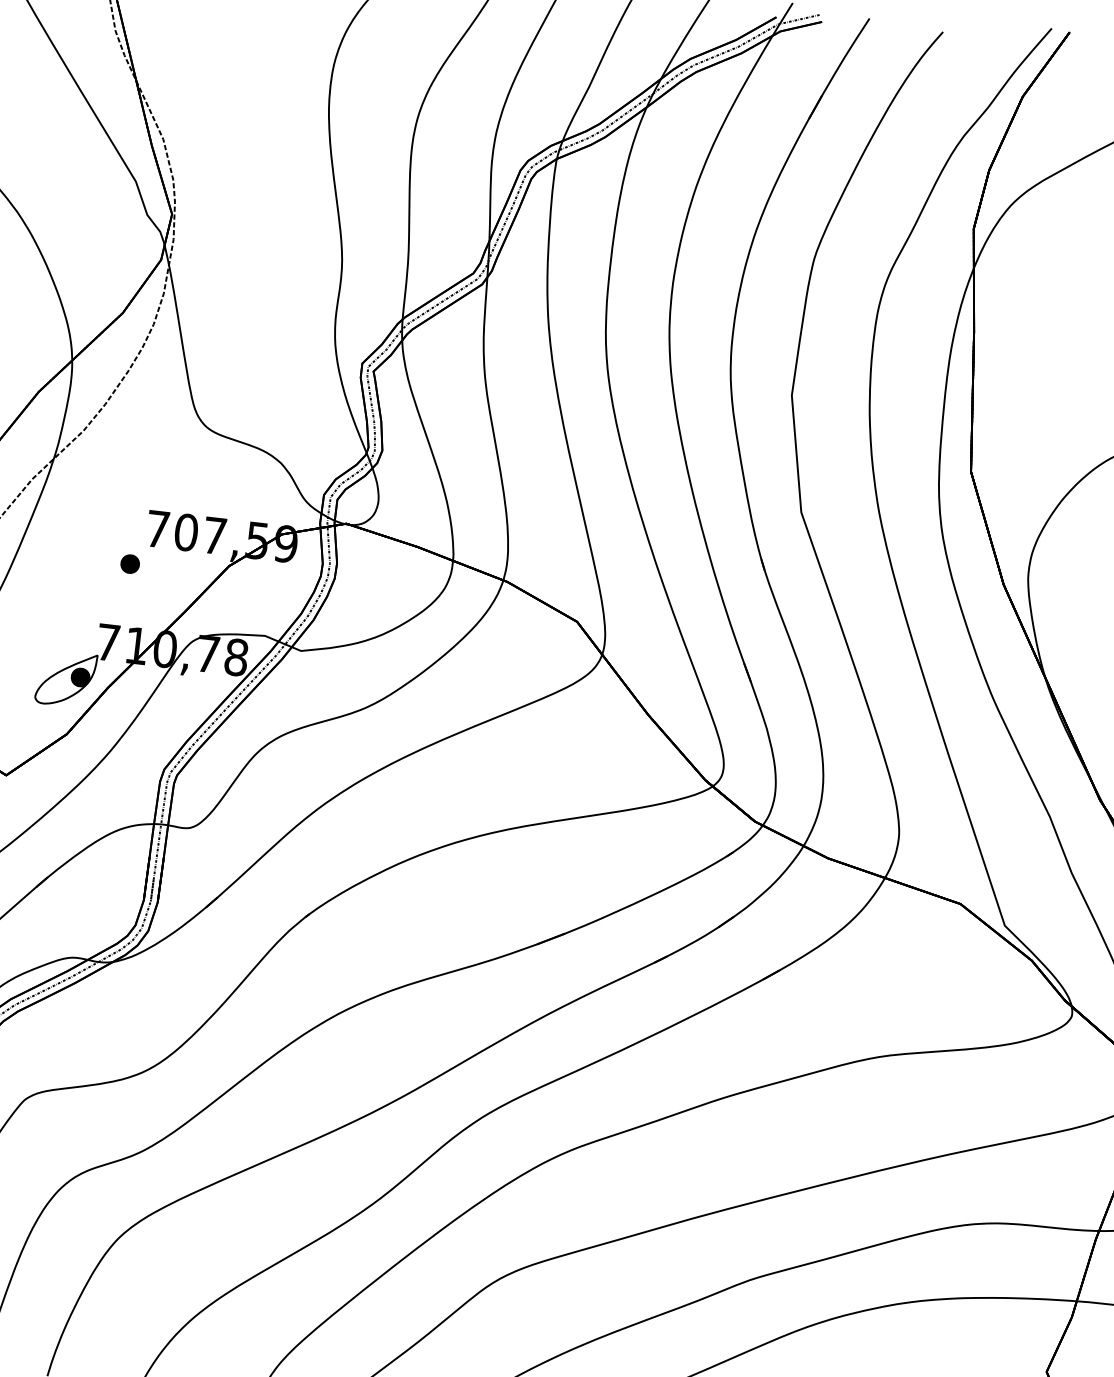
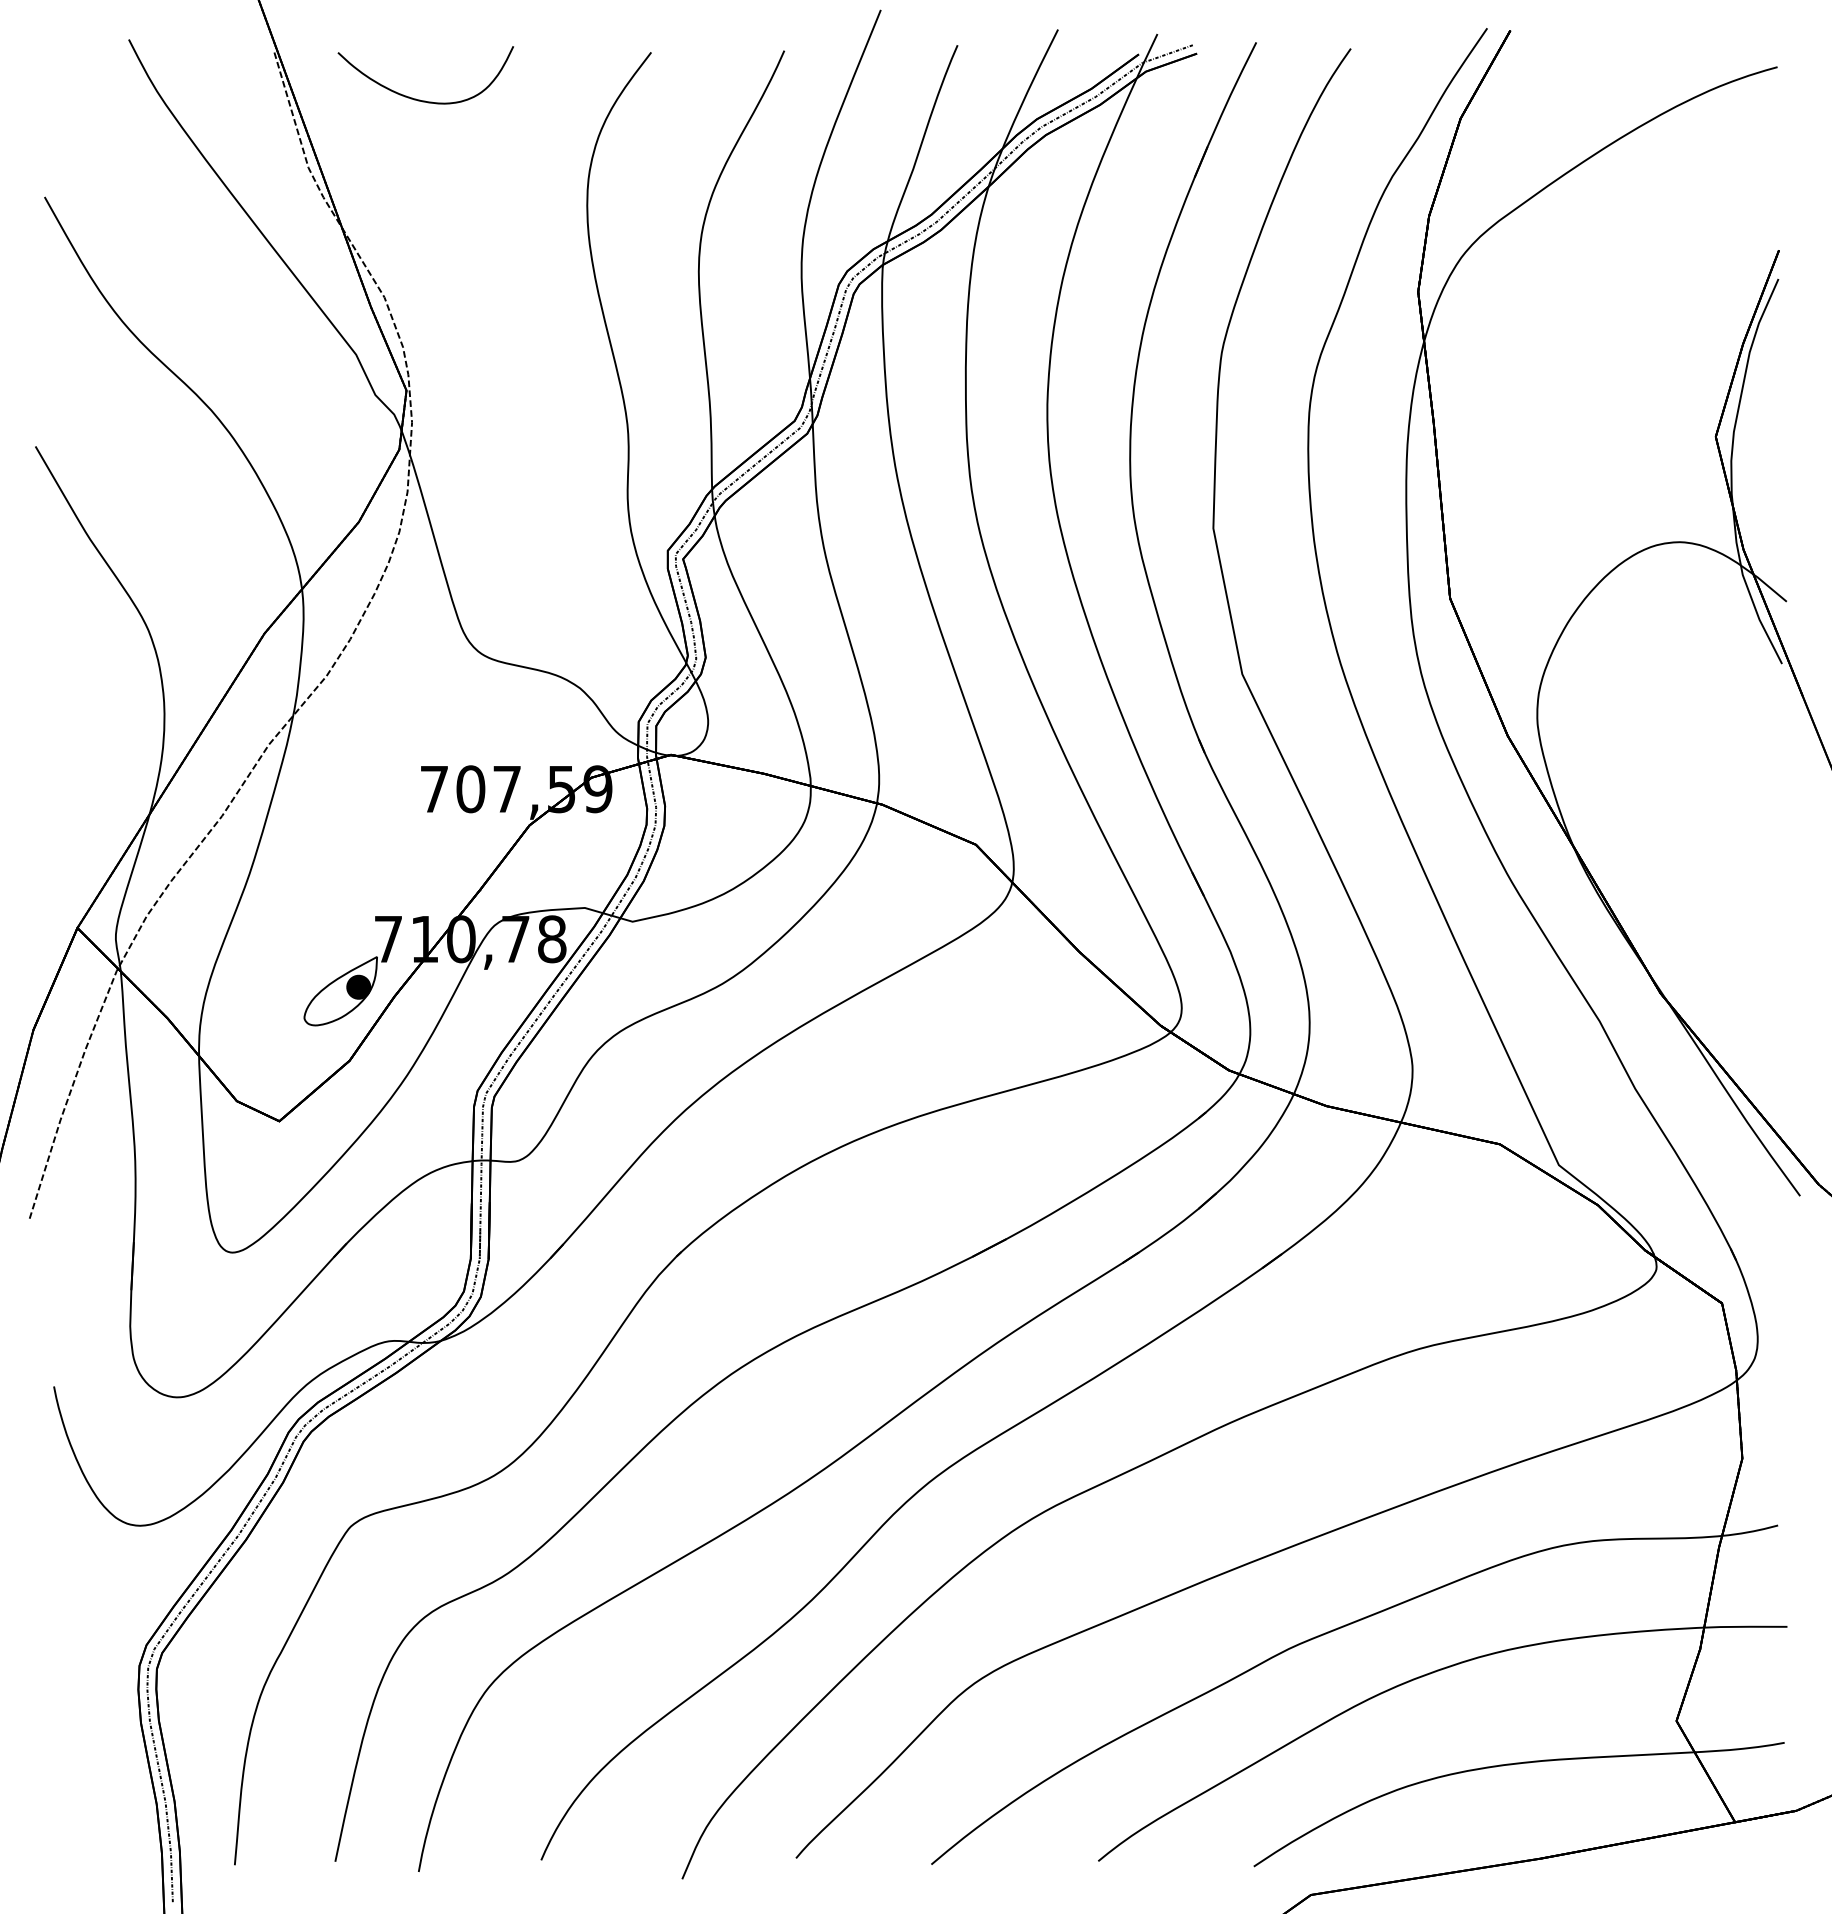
part: (130, 563) -> (404, 836), removed

